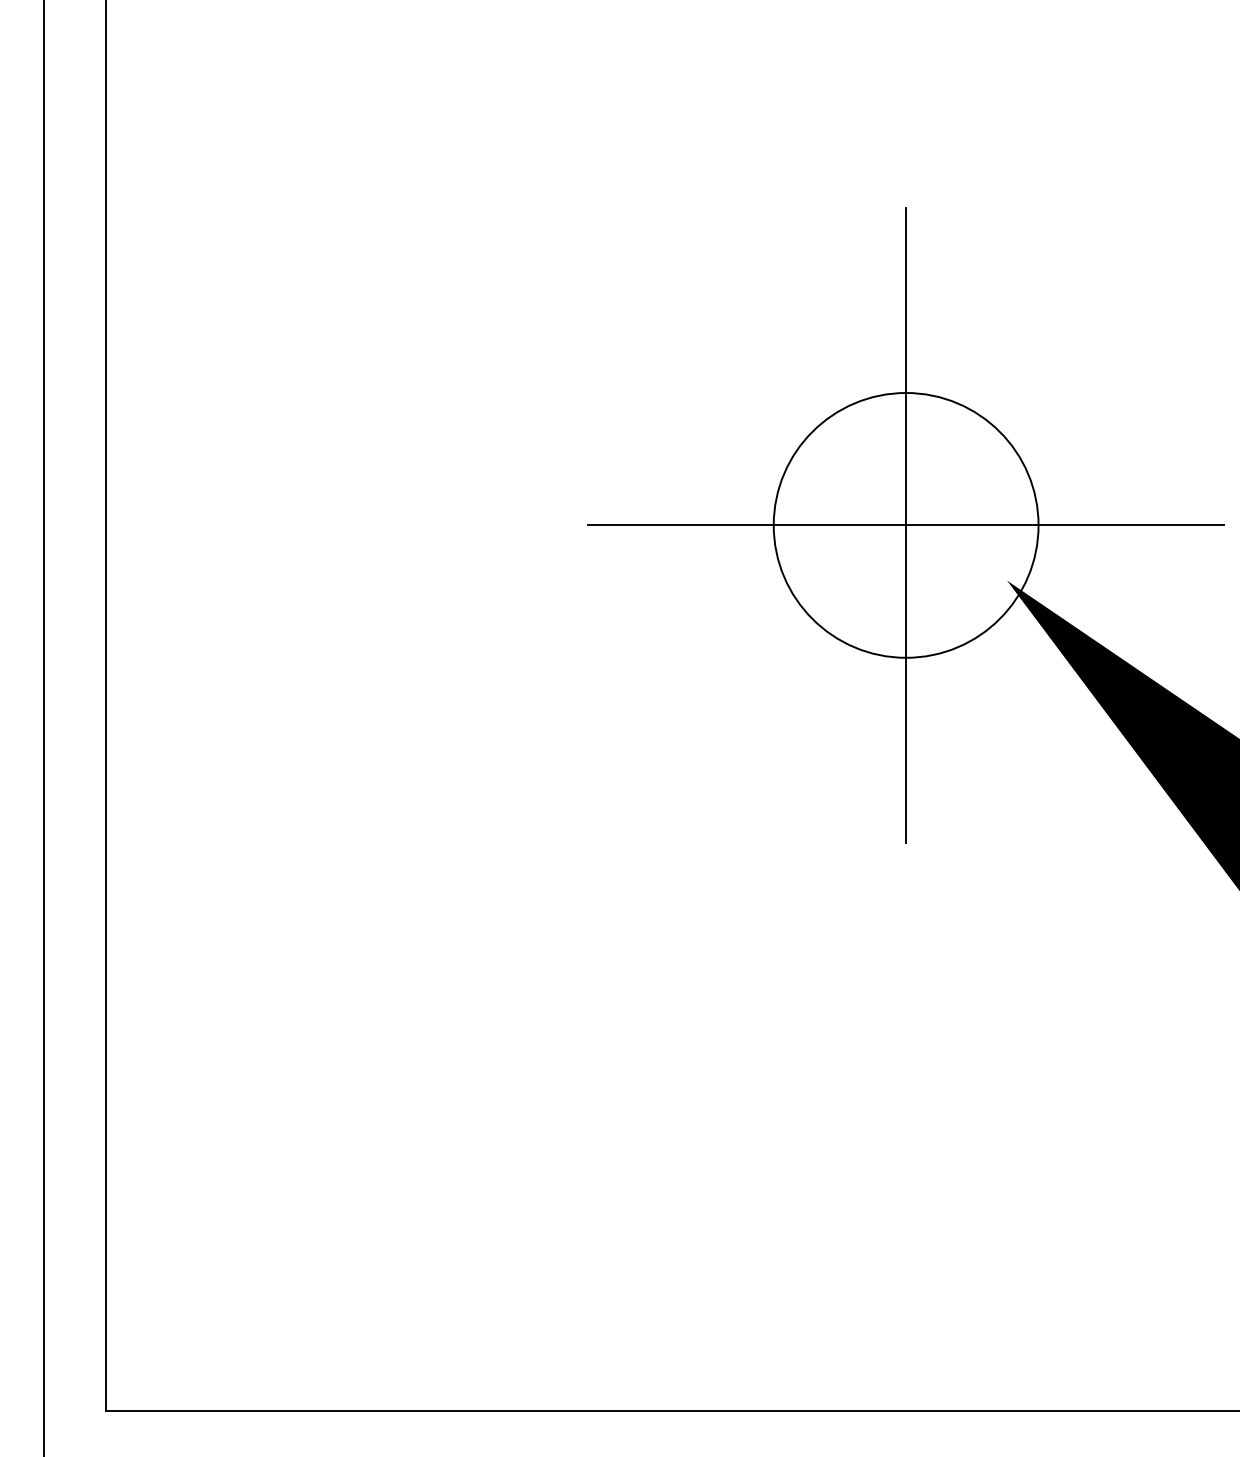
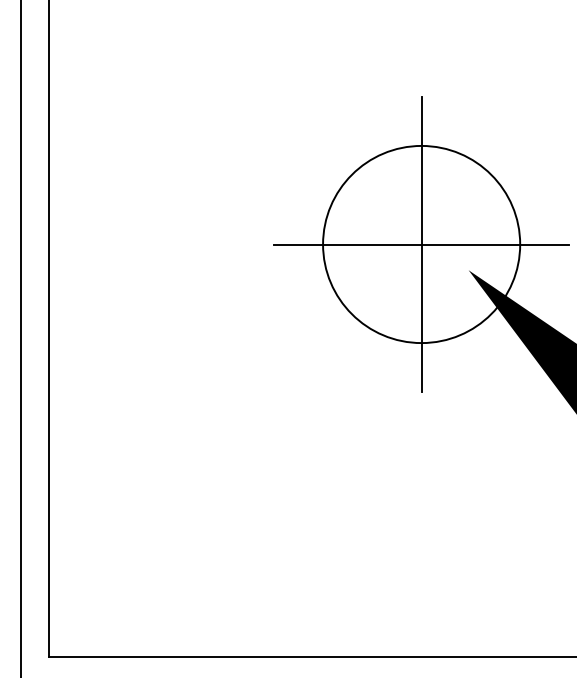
circle: (905, 525) -> (421, 244), size x1.6

